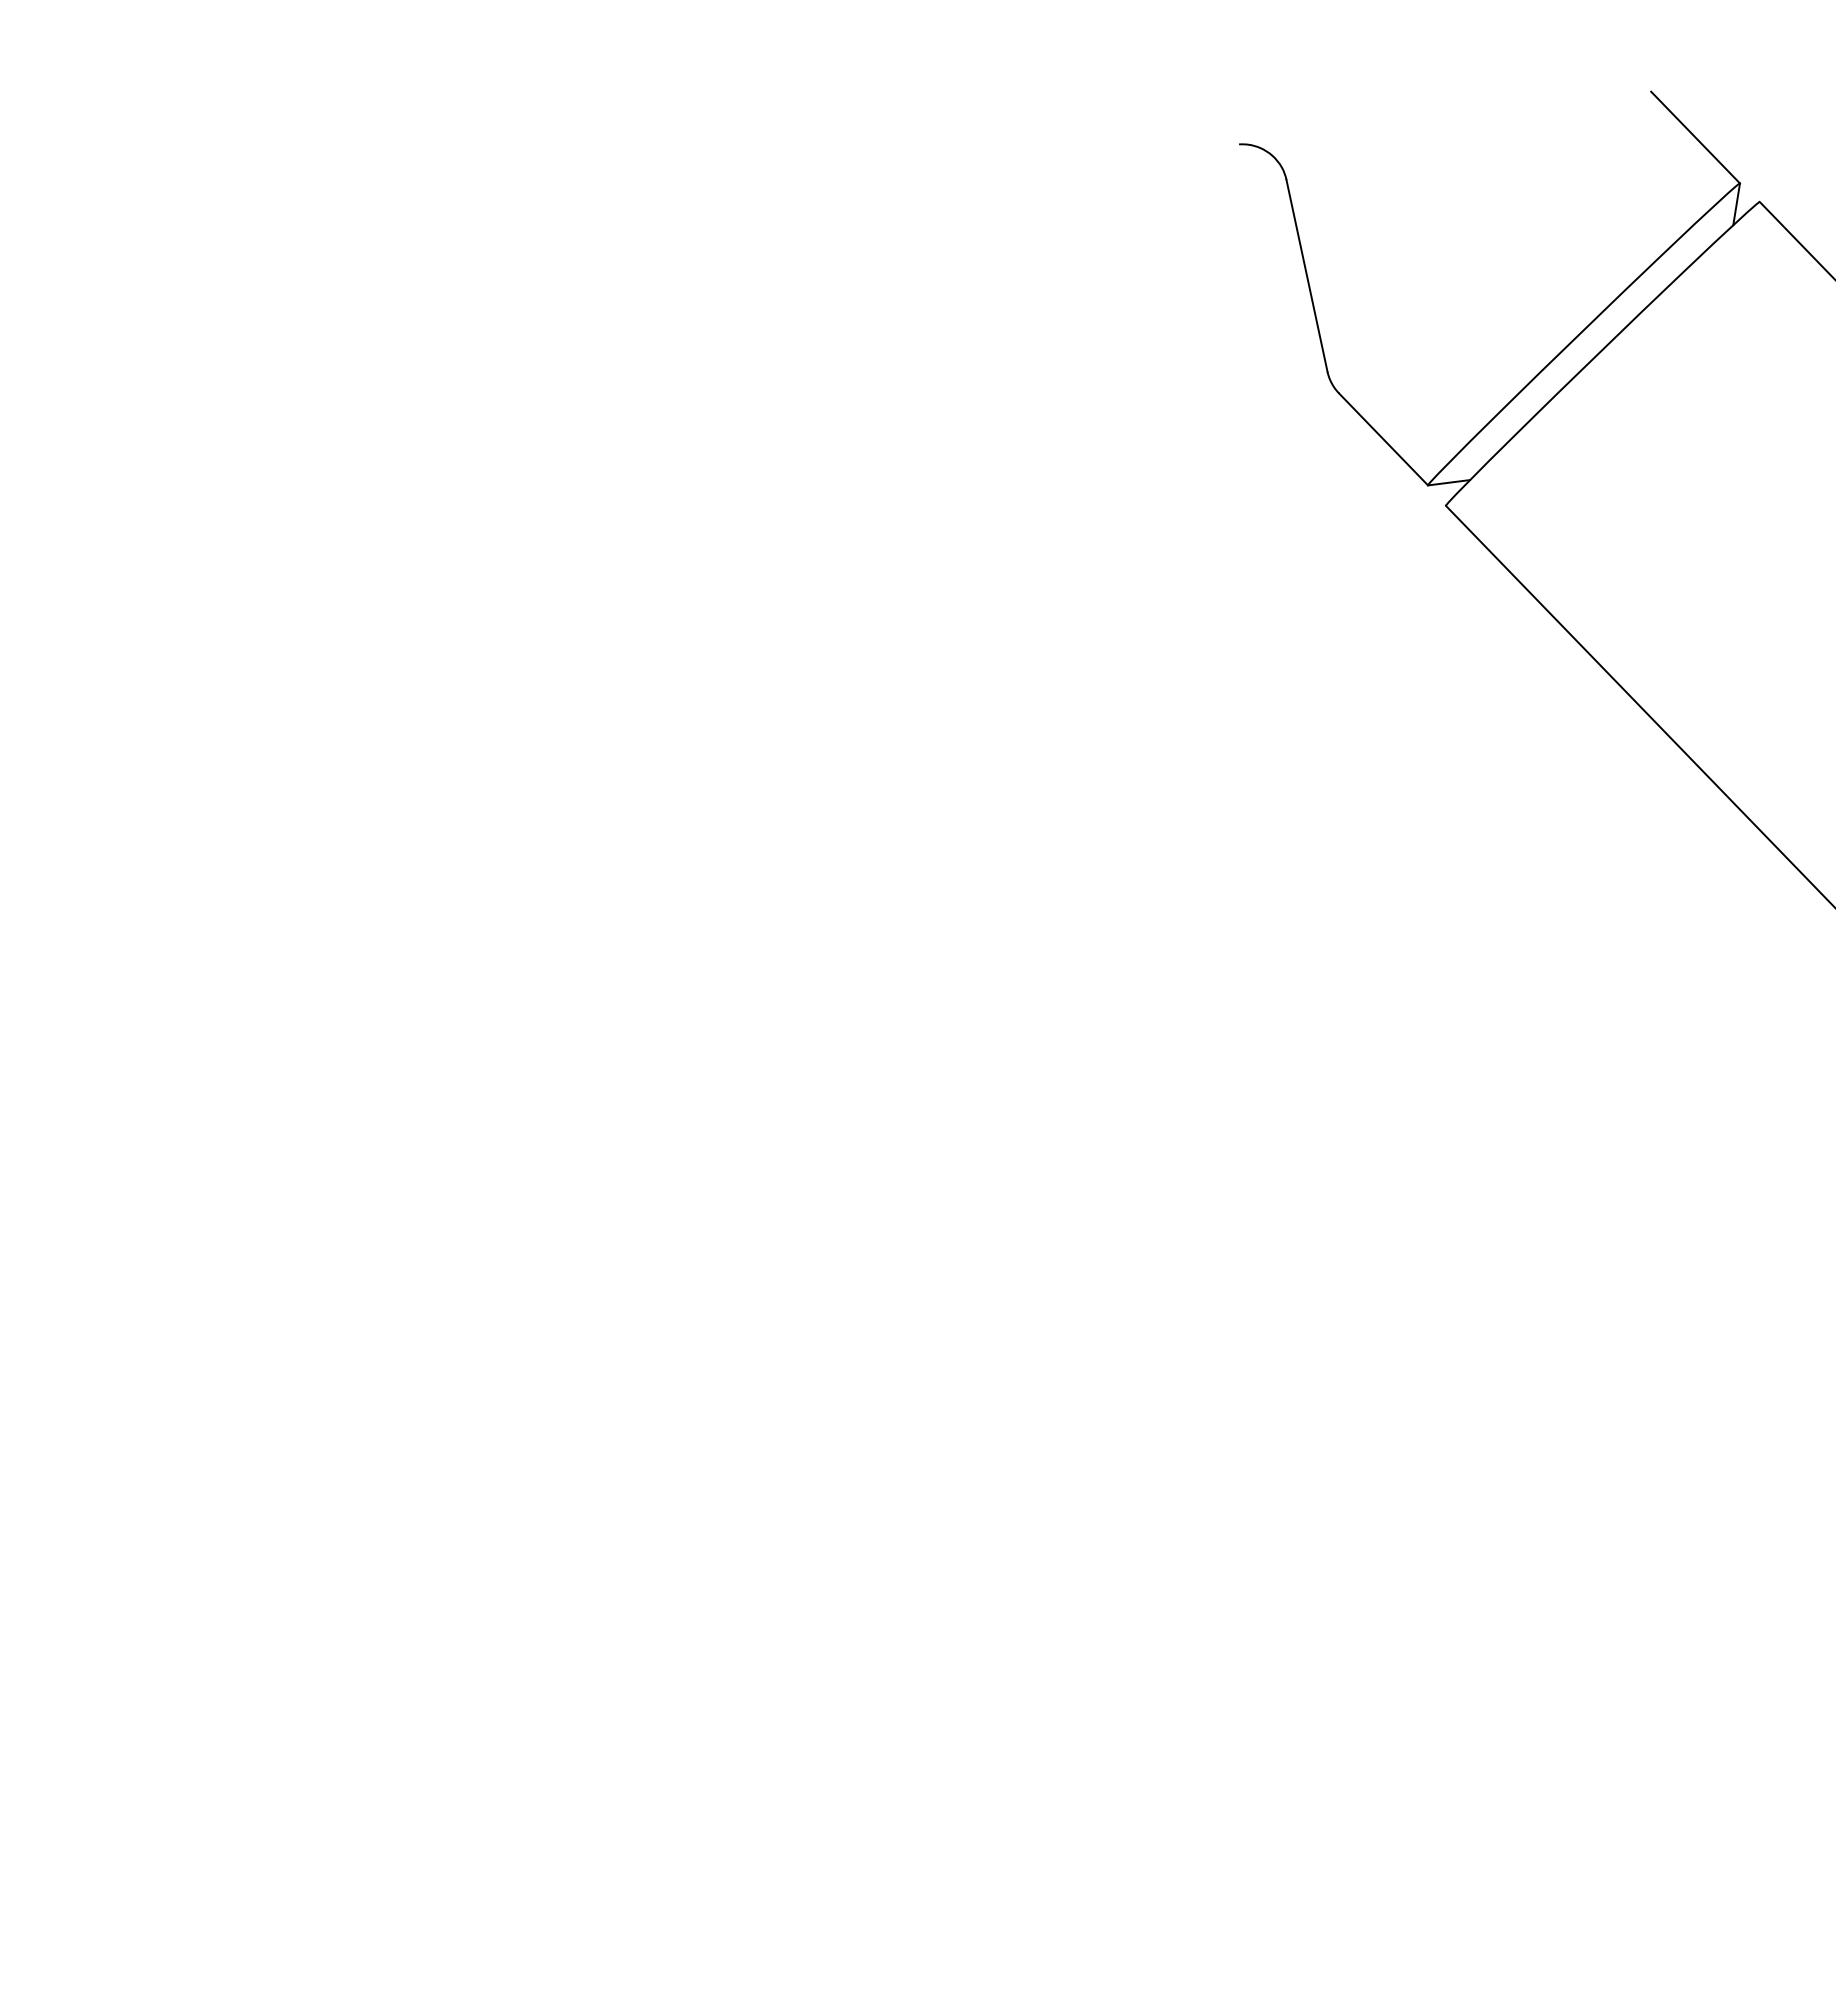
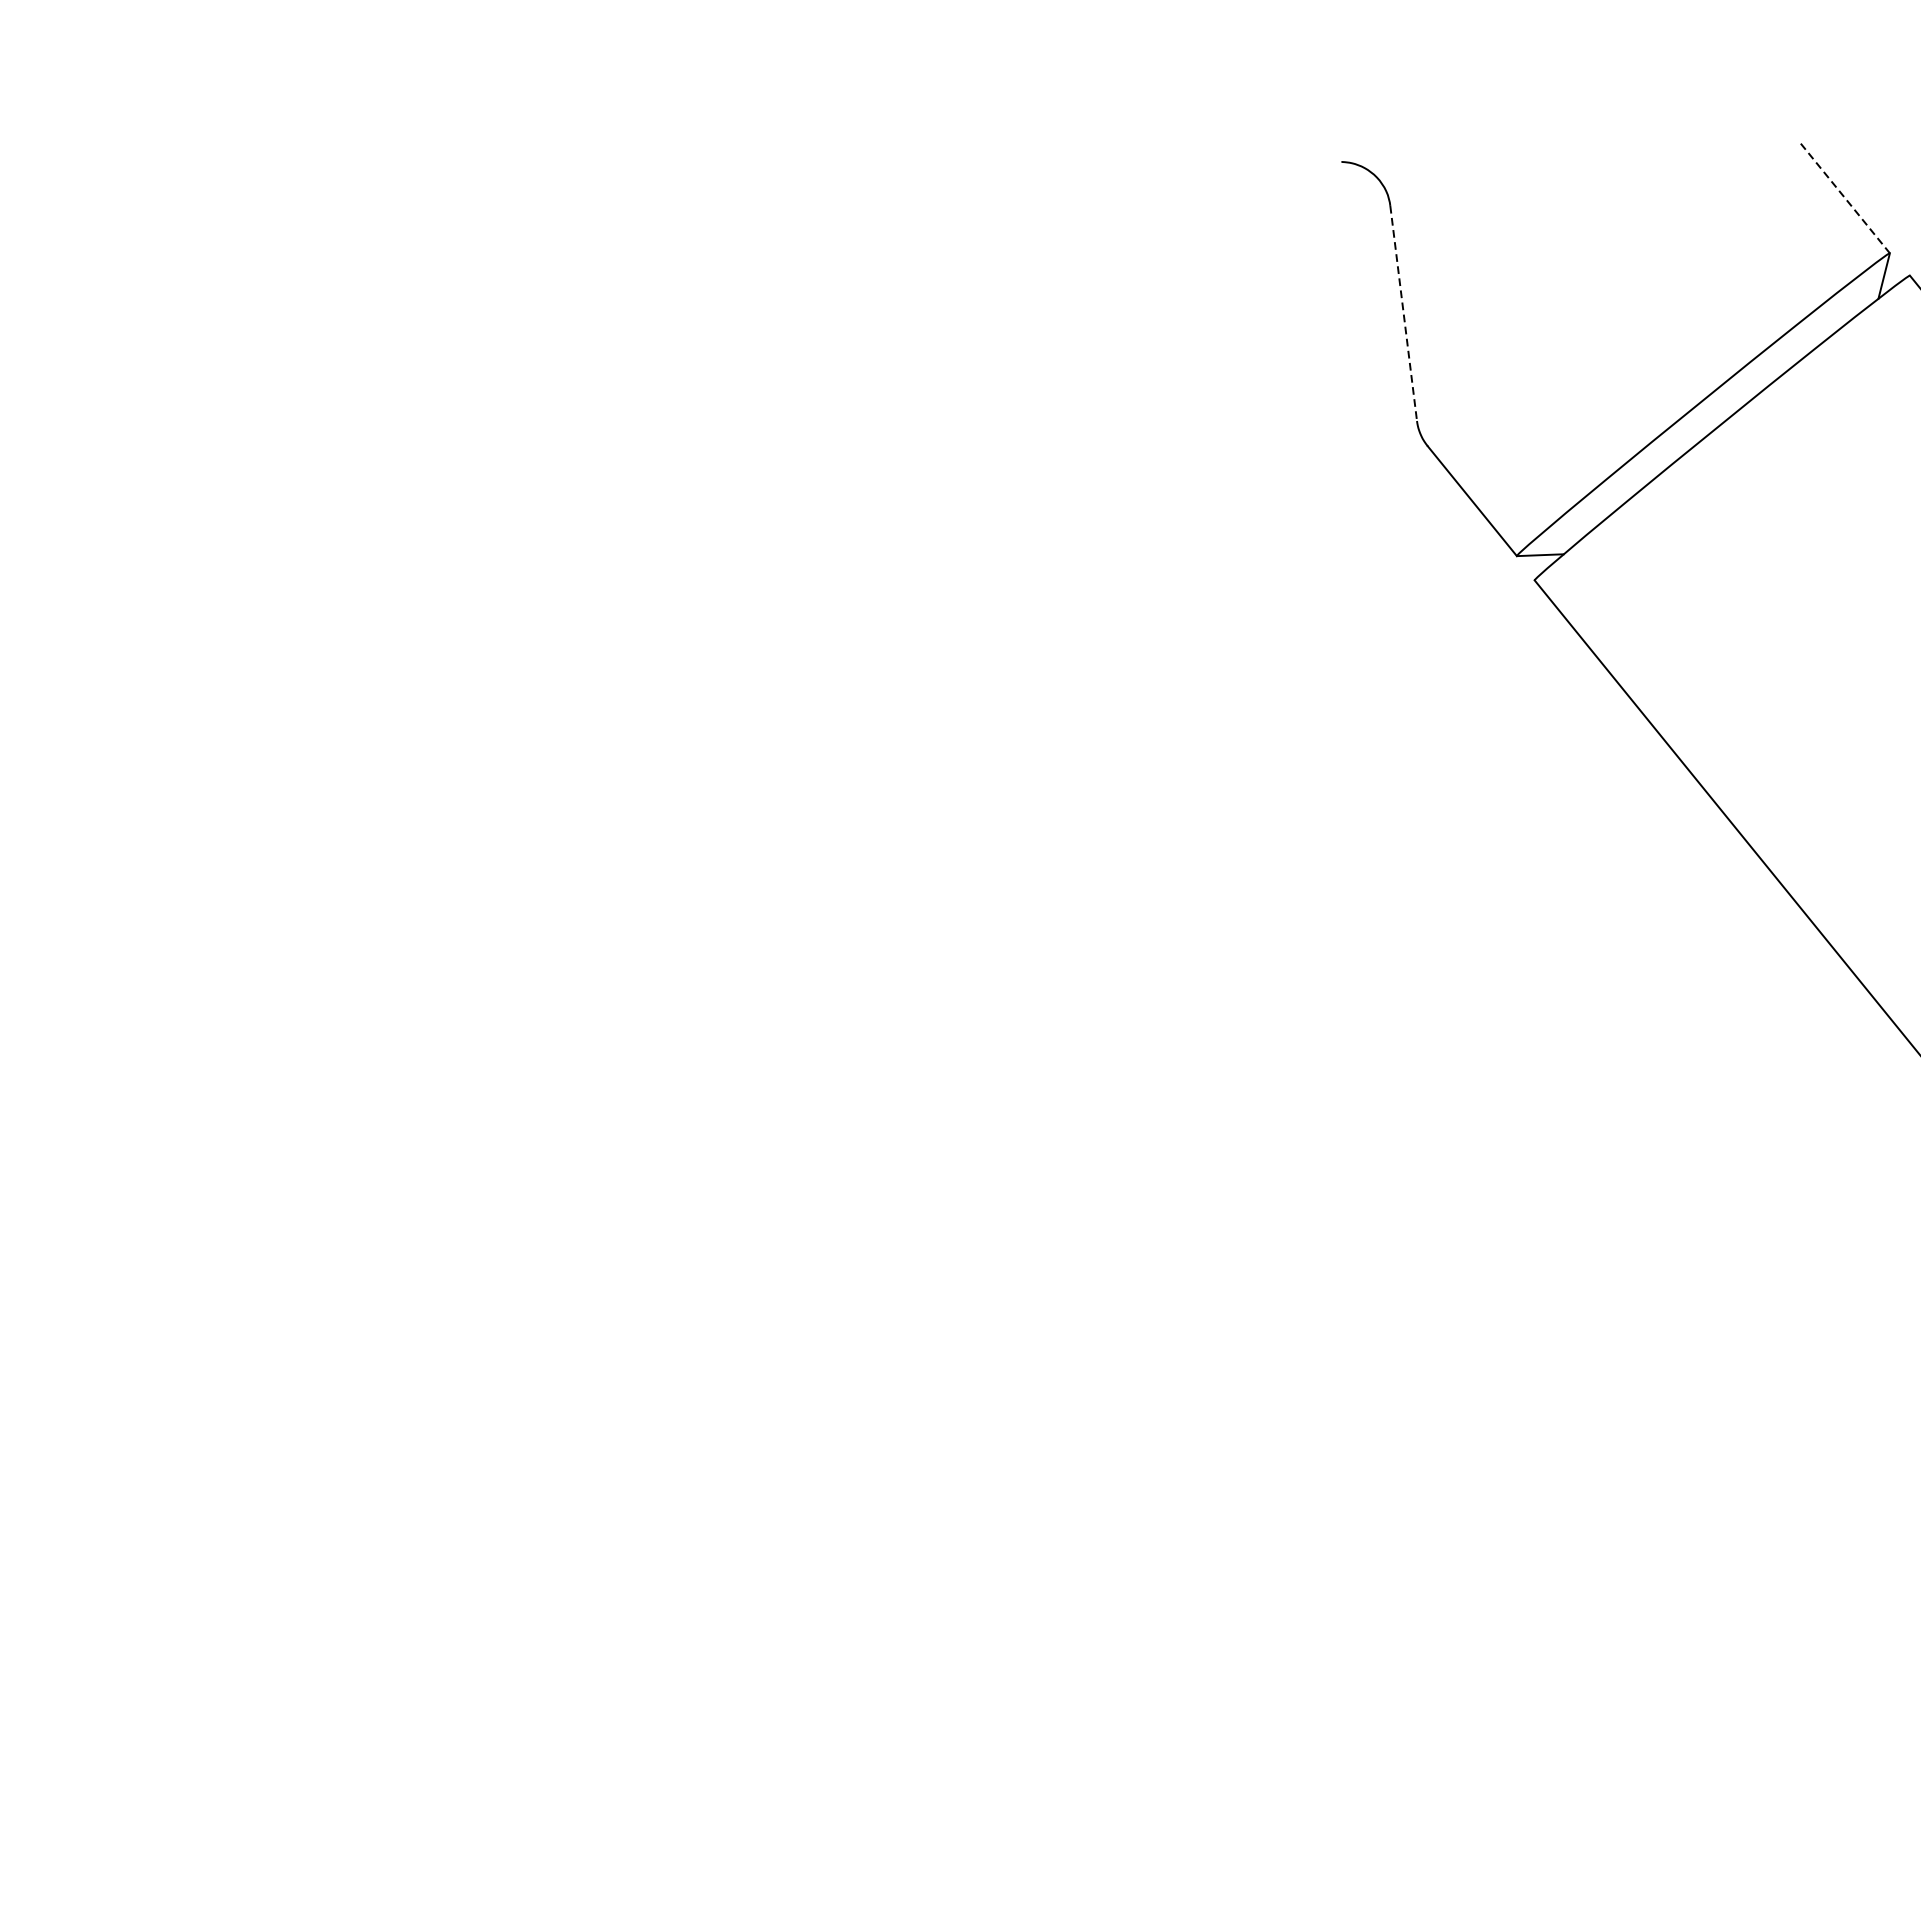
line: (1695, 137) -> (1845, 198), solid -> dashed
line: (1307, 275) -> (1404, 313), solid -> dashed

